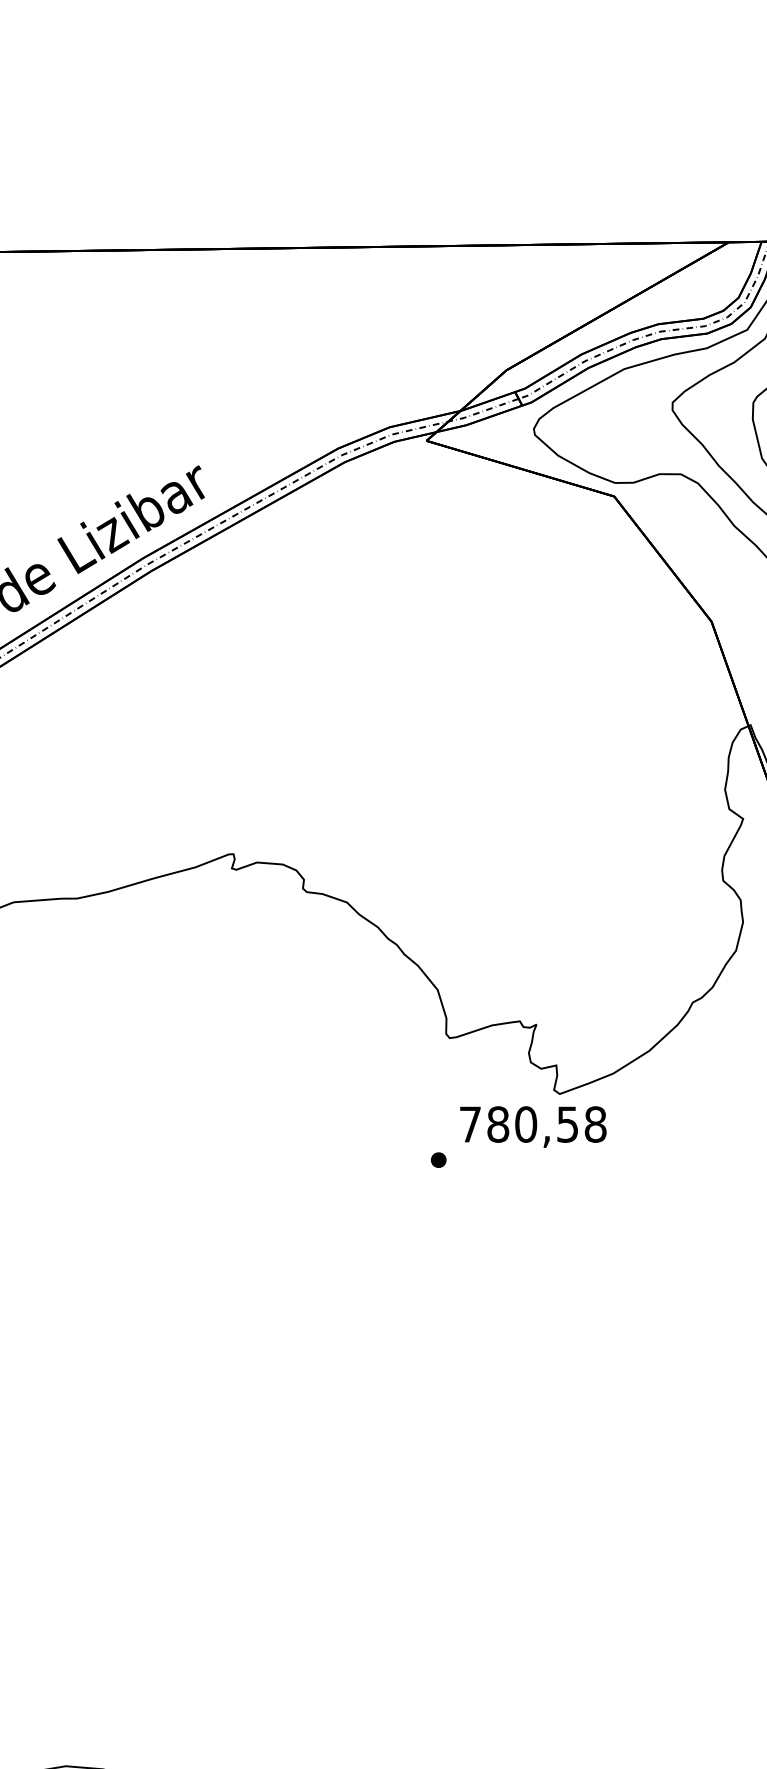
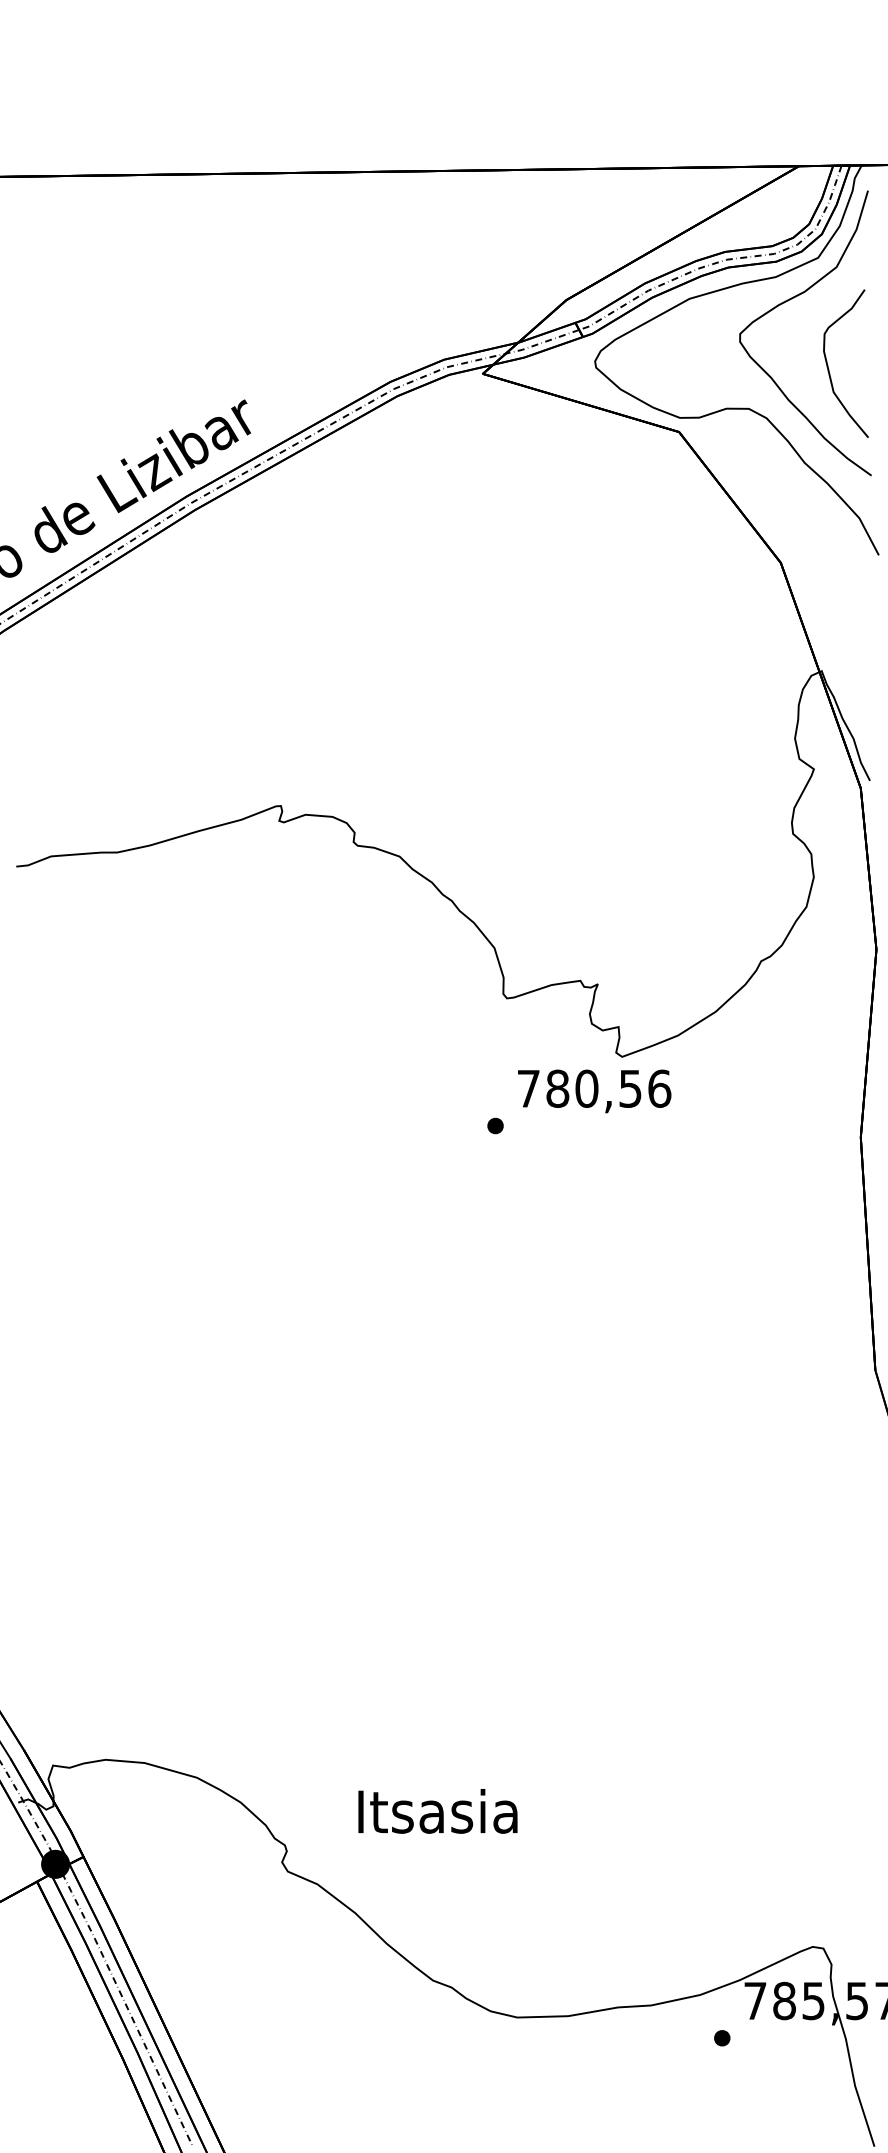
text: (595, 1124) -> (659, 1088), 780,58 -> 780,56

